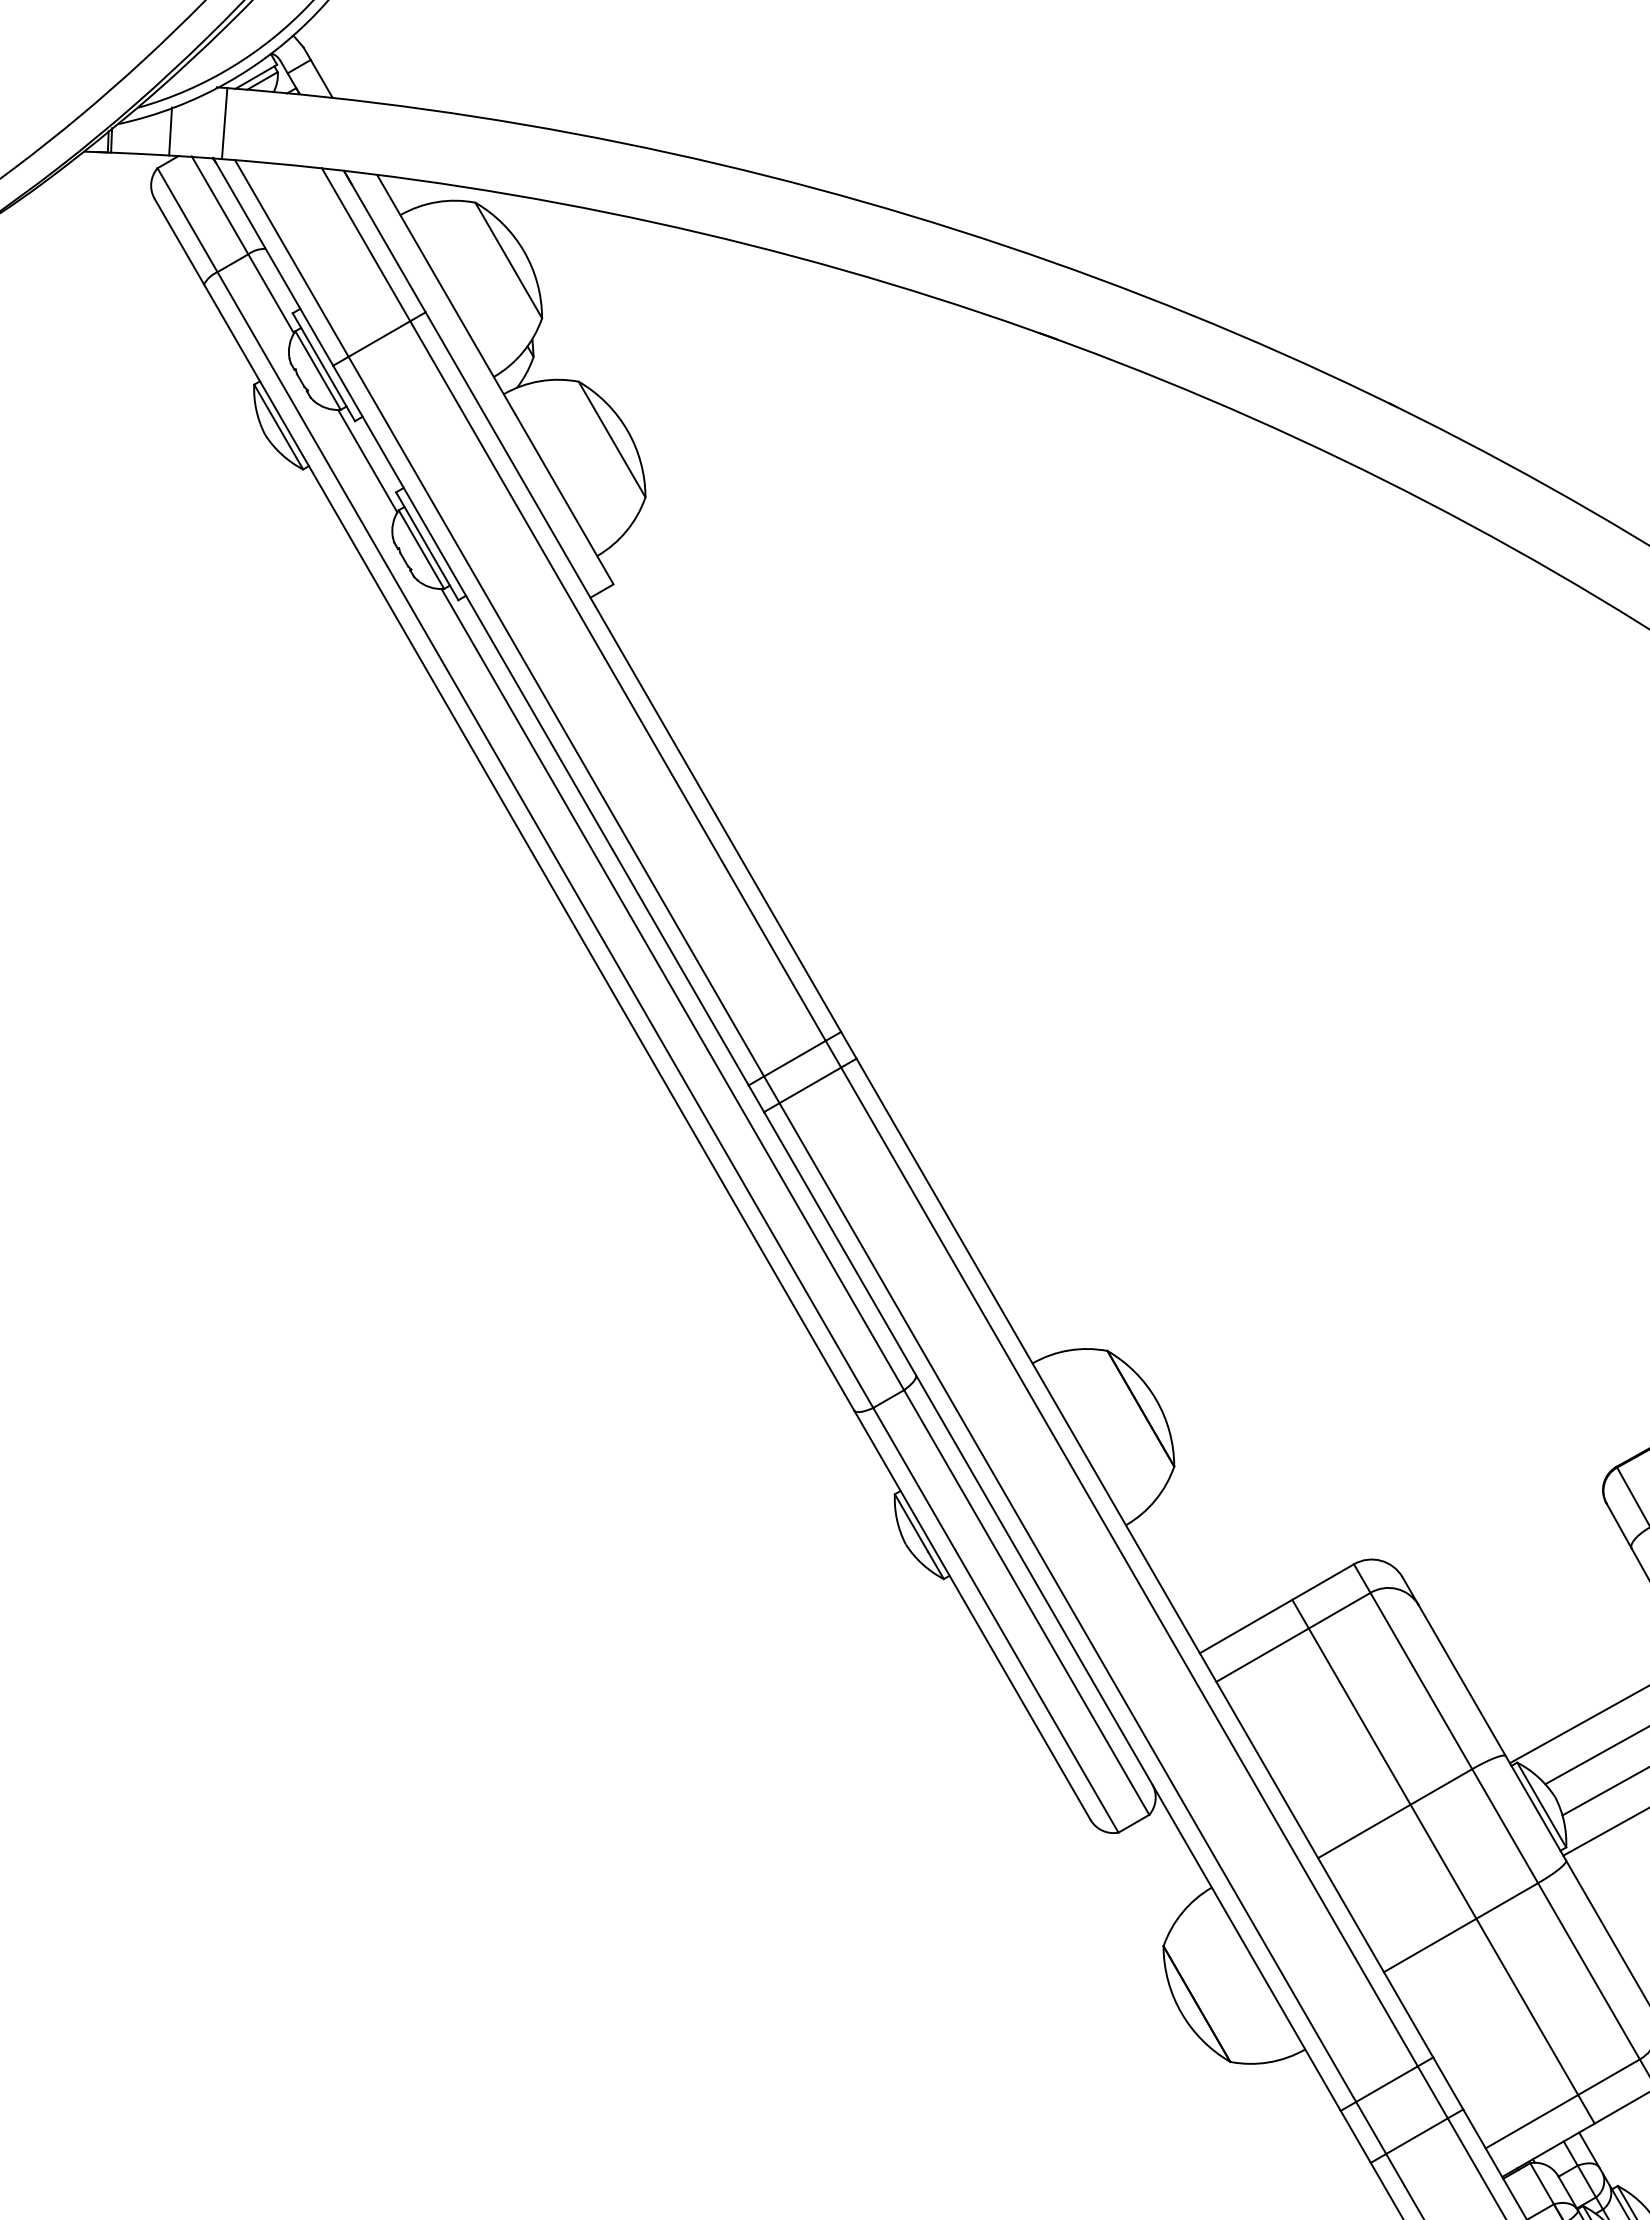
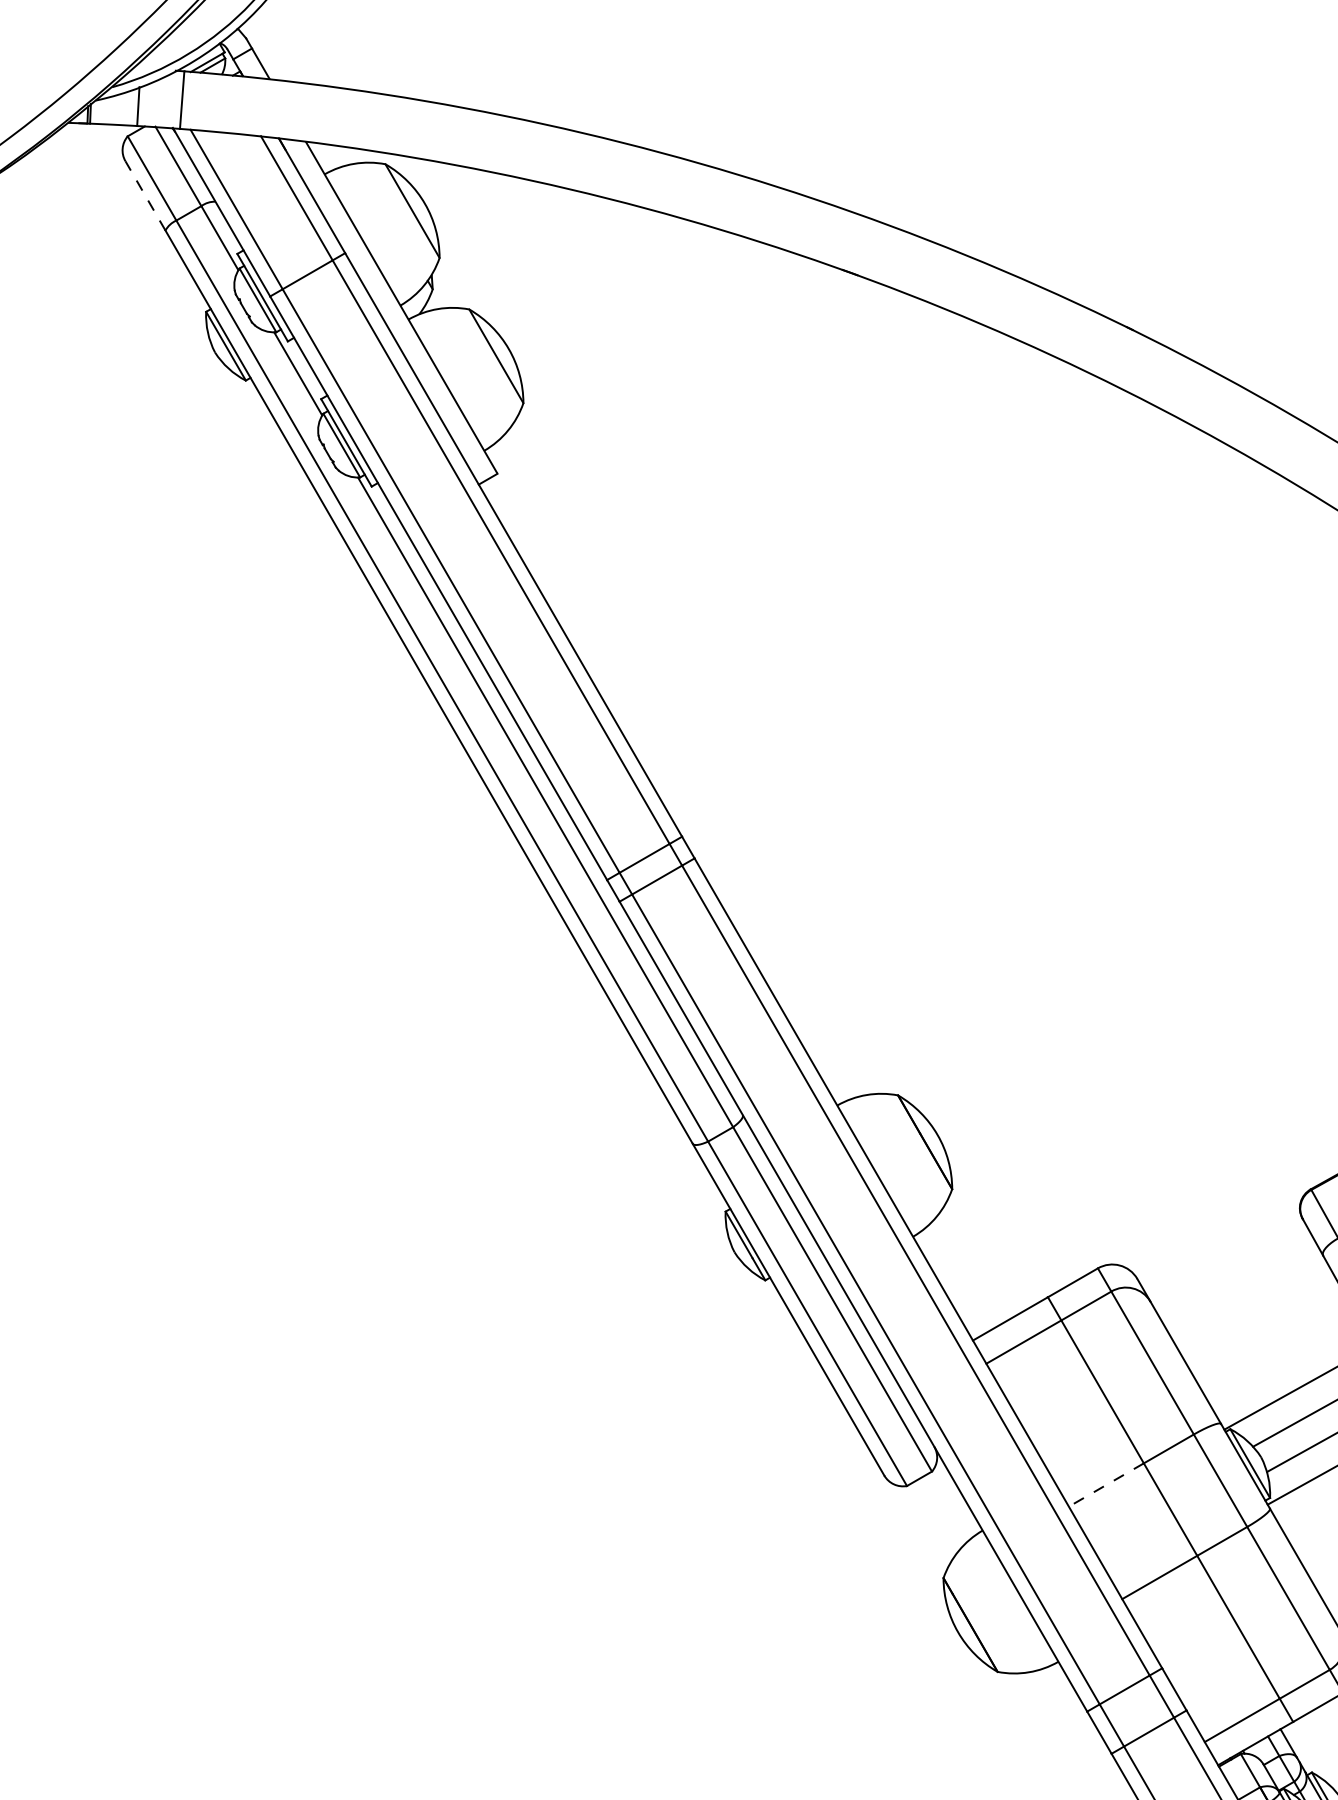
line: (179, 241) -> (145, 195), solid -> dashed
line: (1363, 1831) -> (1105, 1485), solid -> dashed

